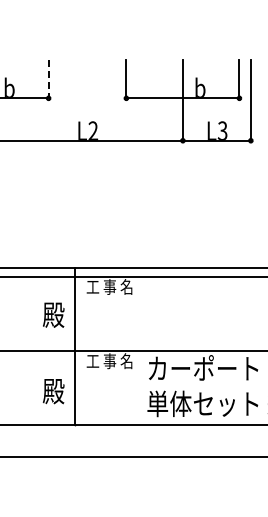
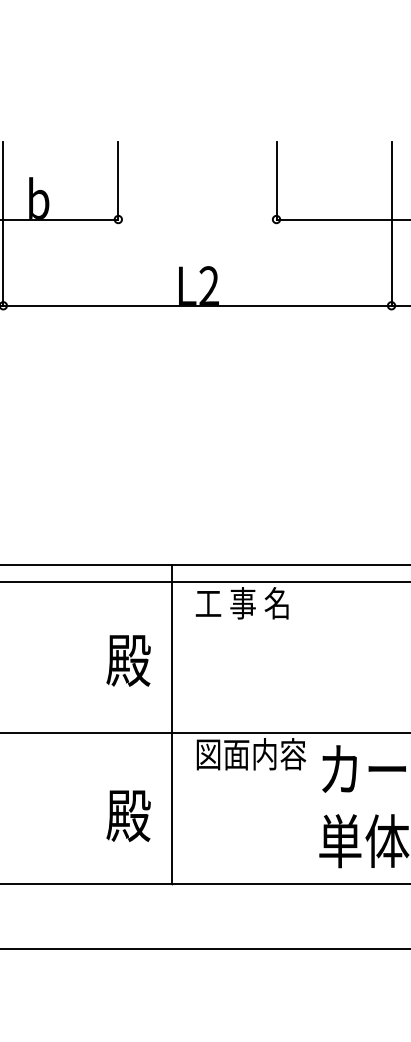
line: (48, 79) -> (118, 181), dashed -> solid
text: (113, 361) -> (250, 754), 工 事 名 -> 図面内容

